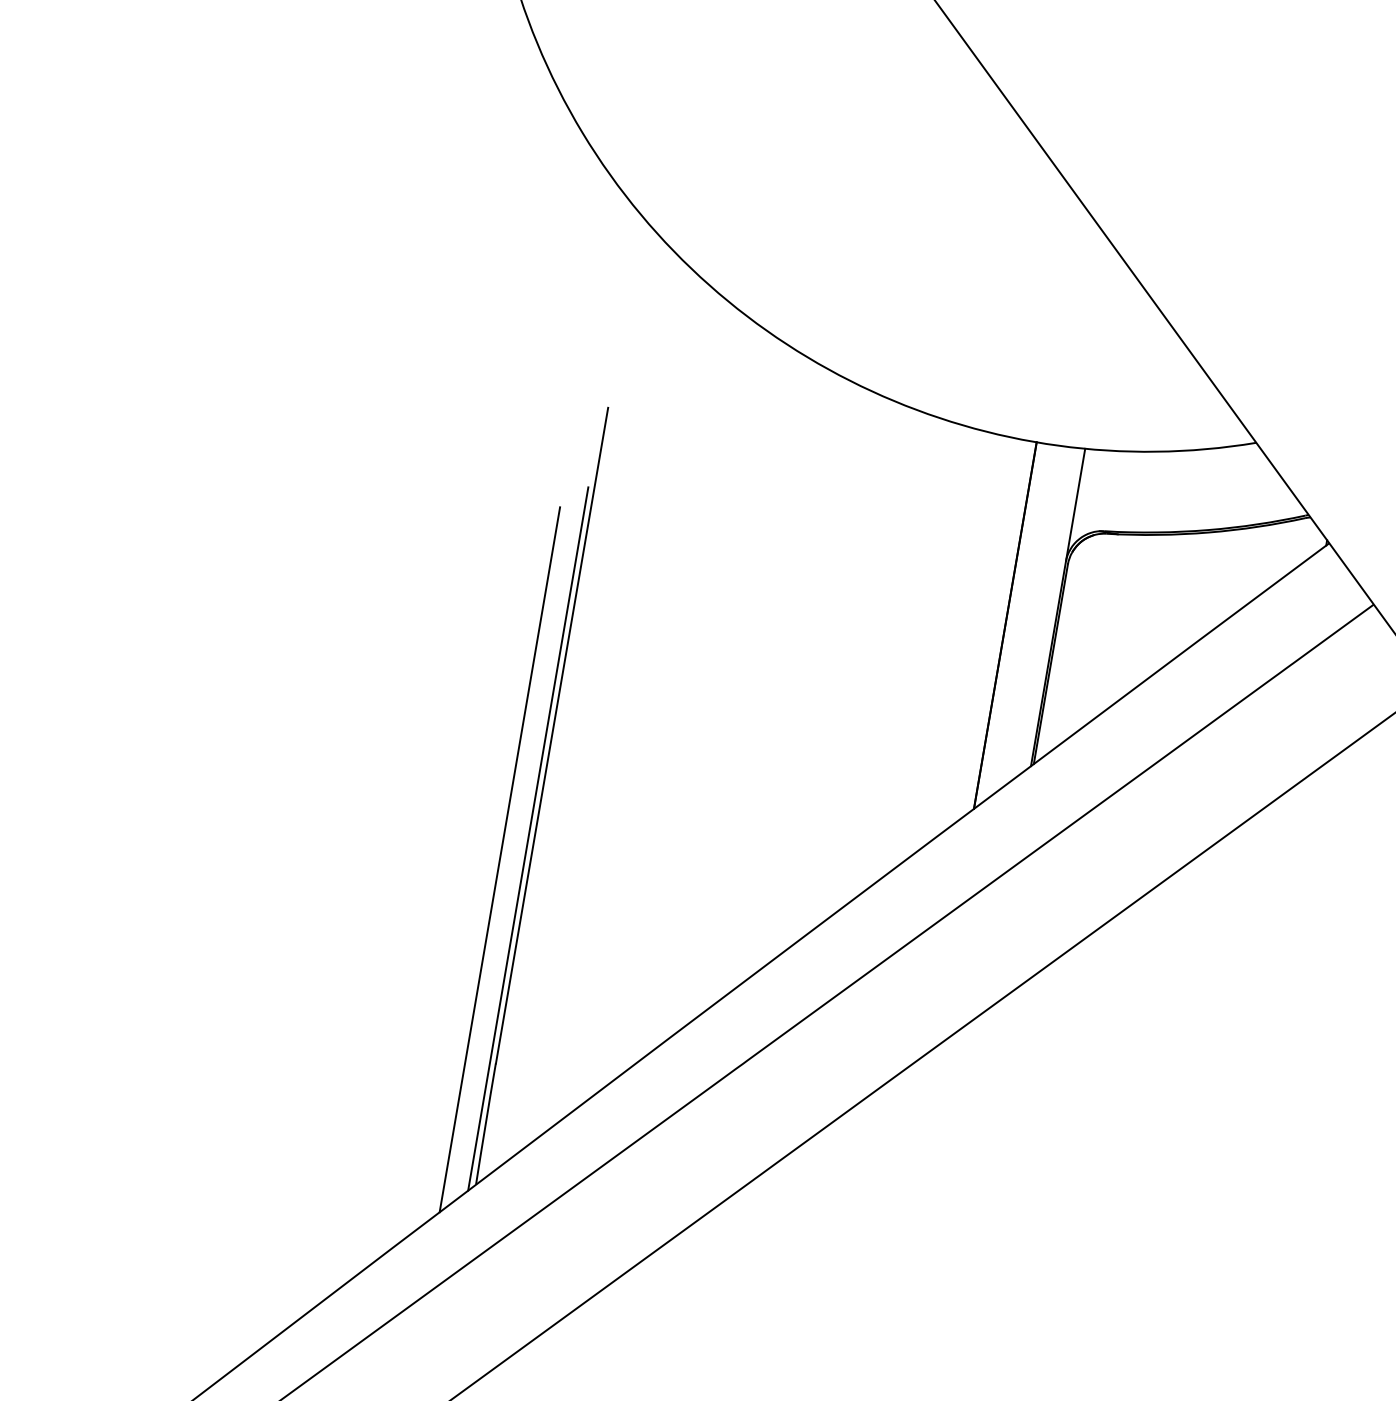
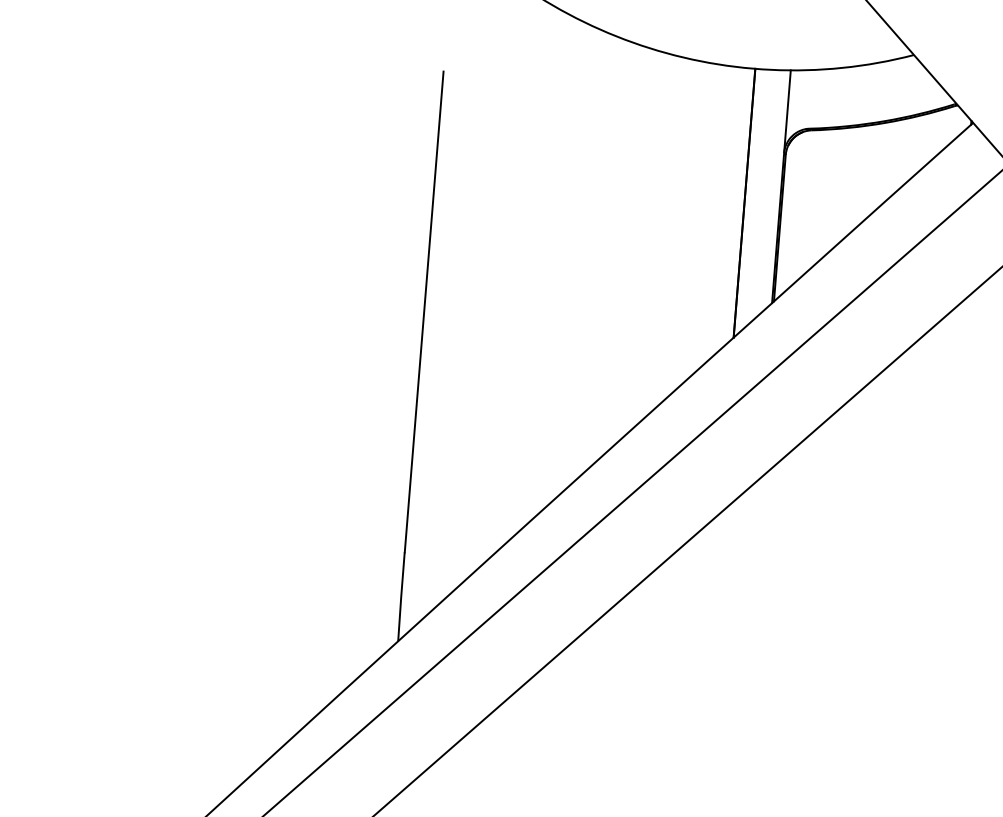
line: (528, 838) -> (413, 387), removed
line: (499, 859) -> (394, 404), removed

